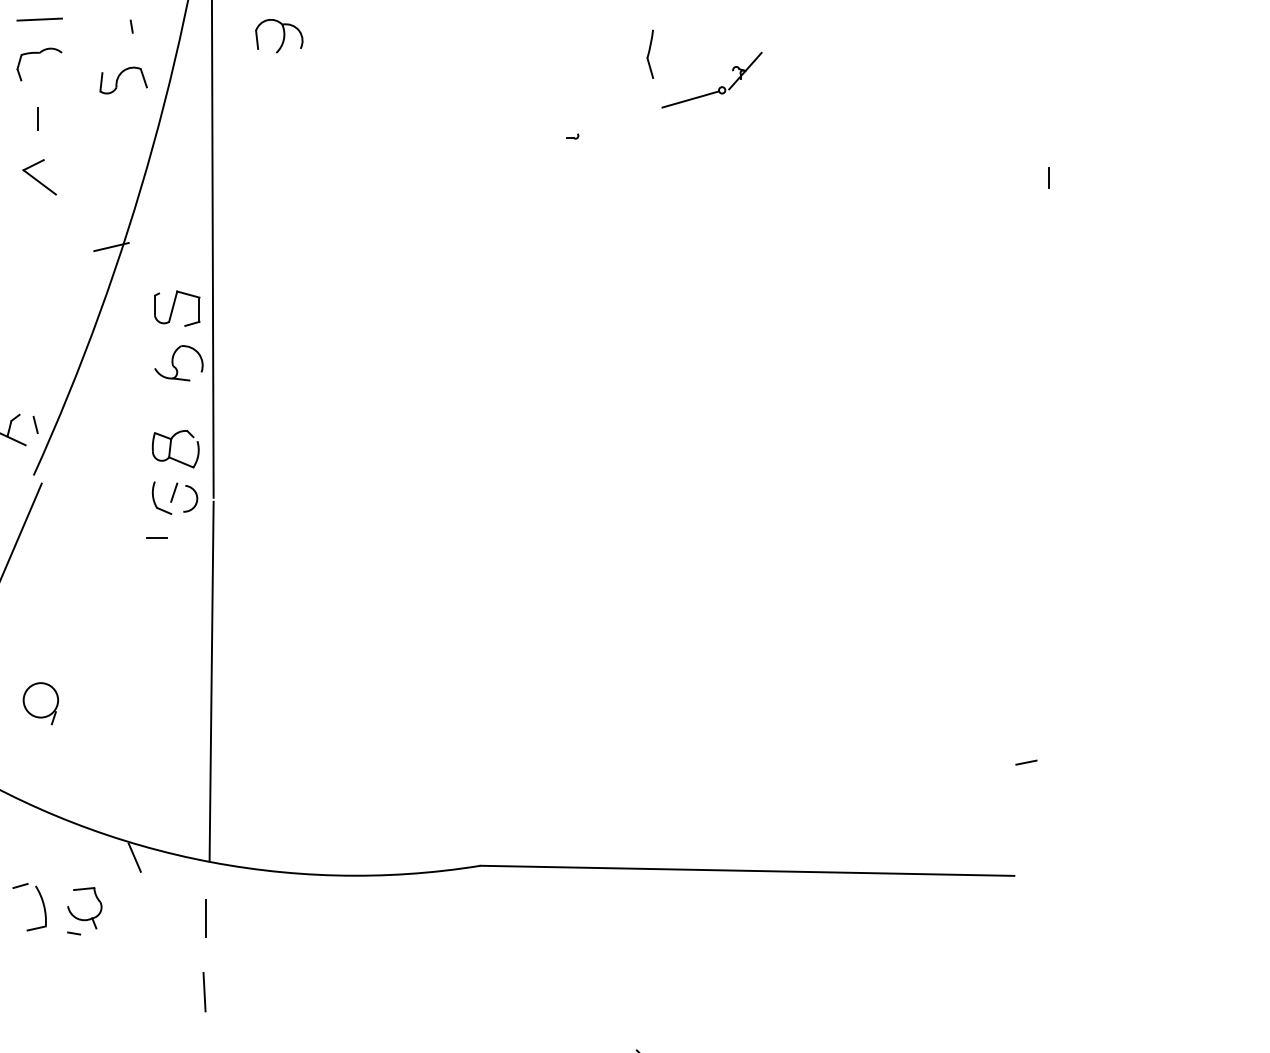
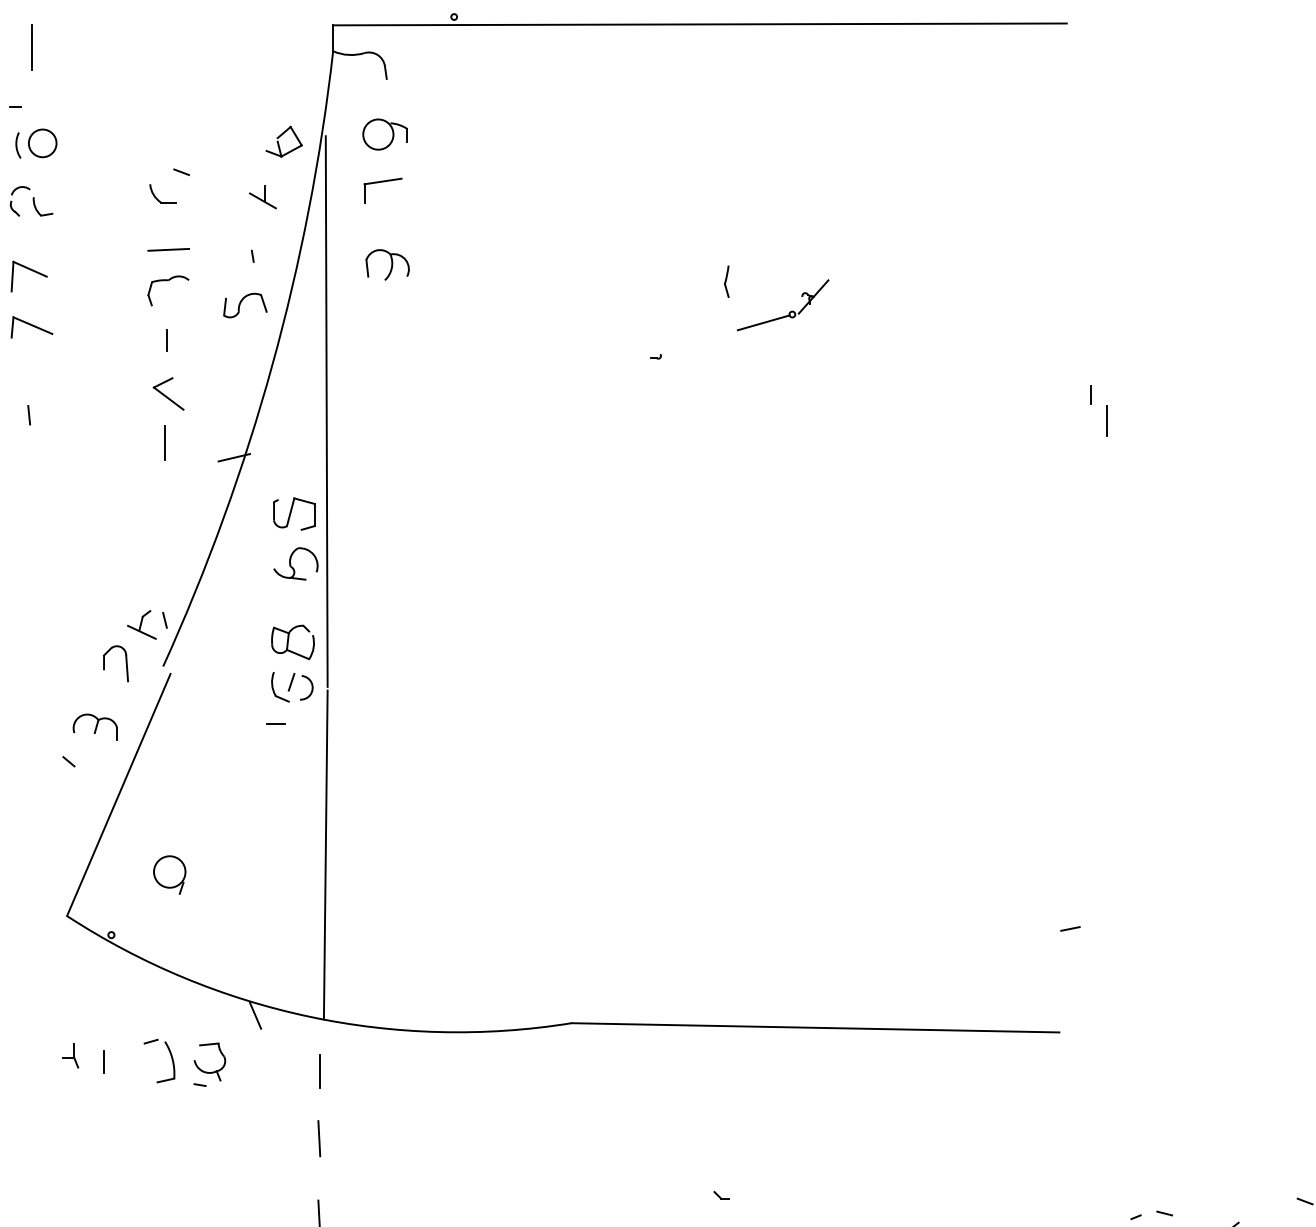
part: (650, 54) -> (726, 281), size x0.71
line: (1066, 206) -> (1107, 420), added
line: (36, 230) -> (165, 442), added

